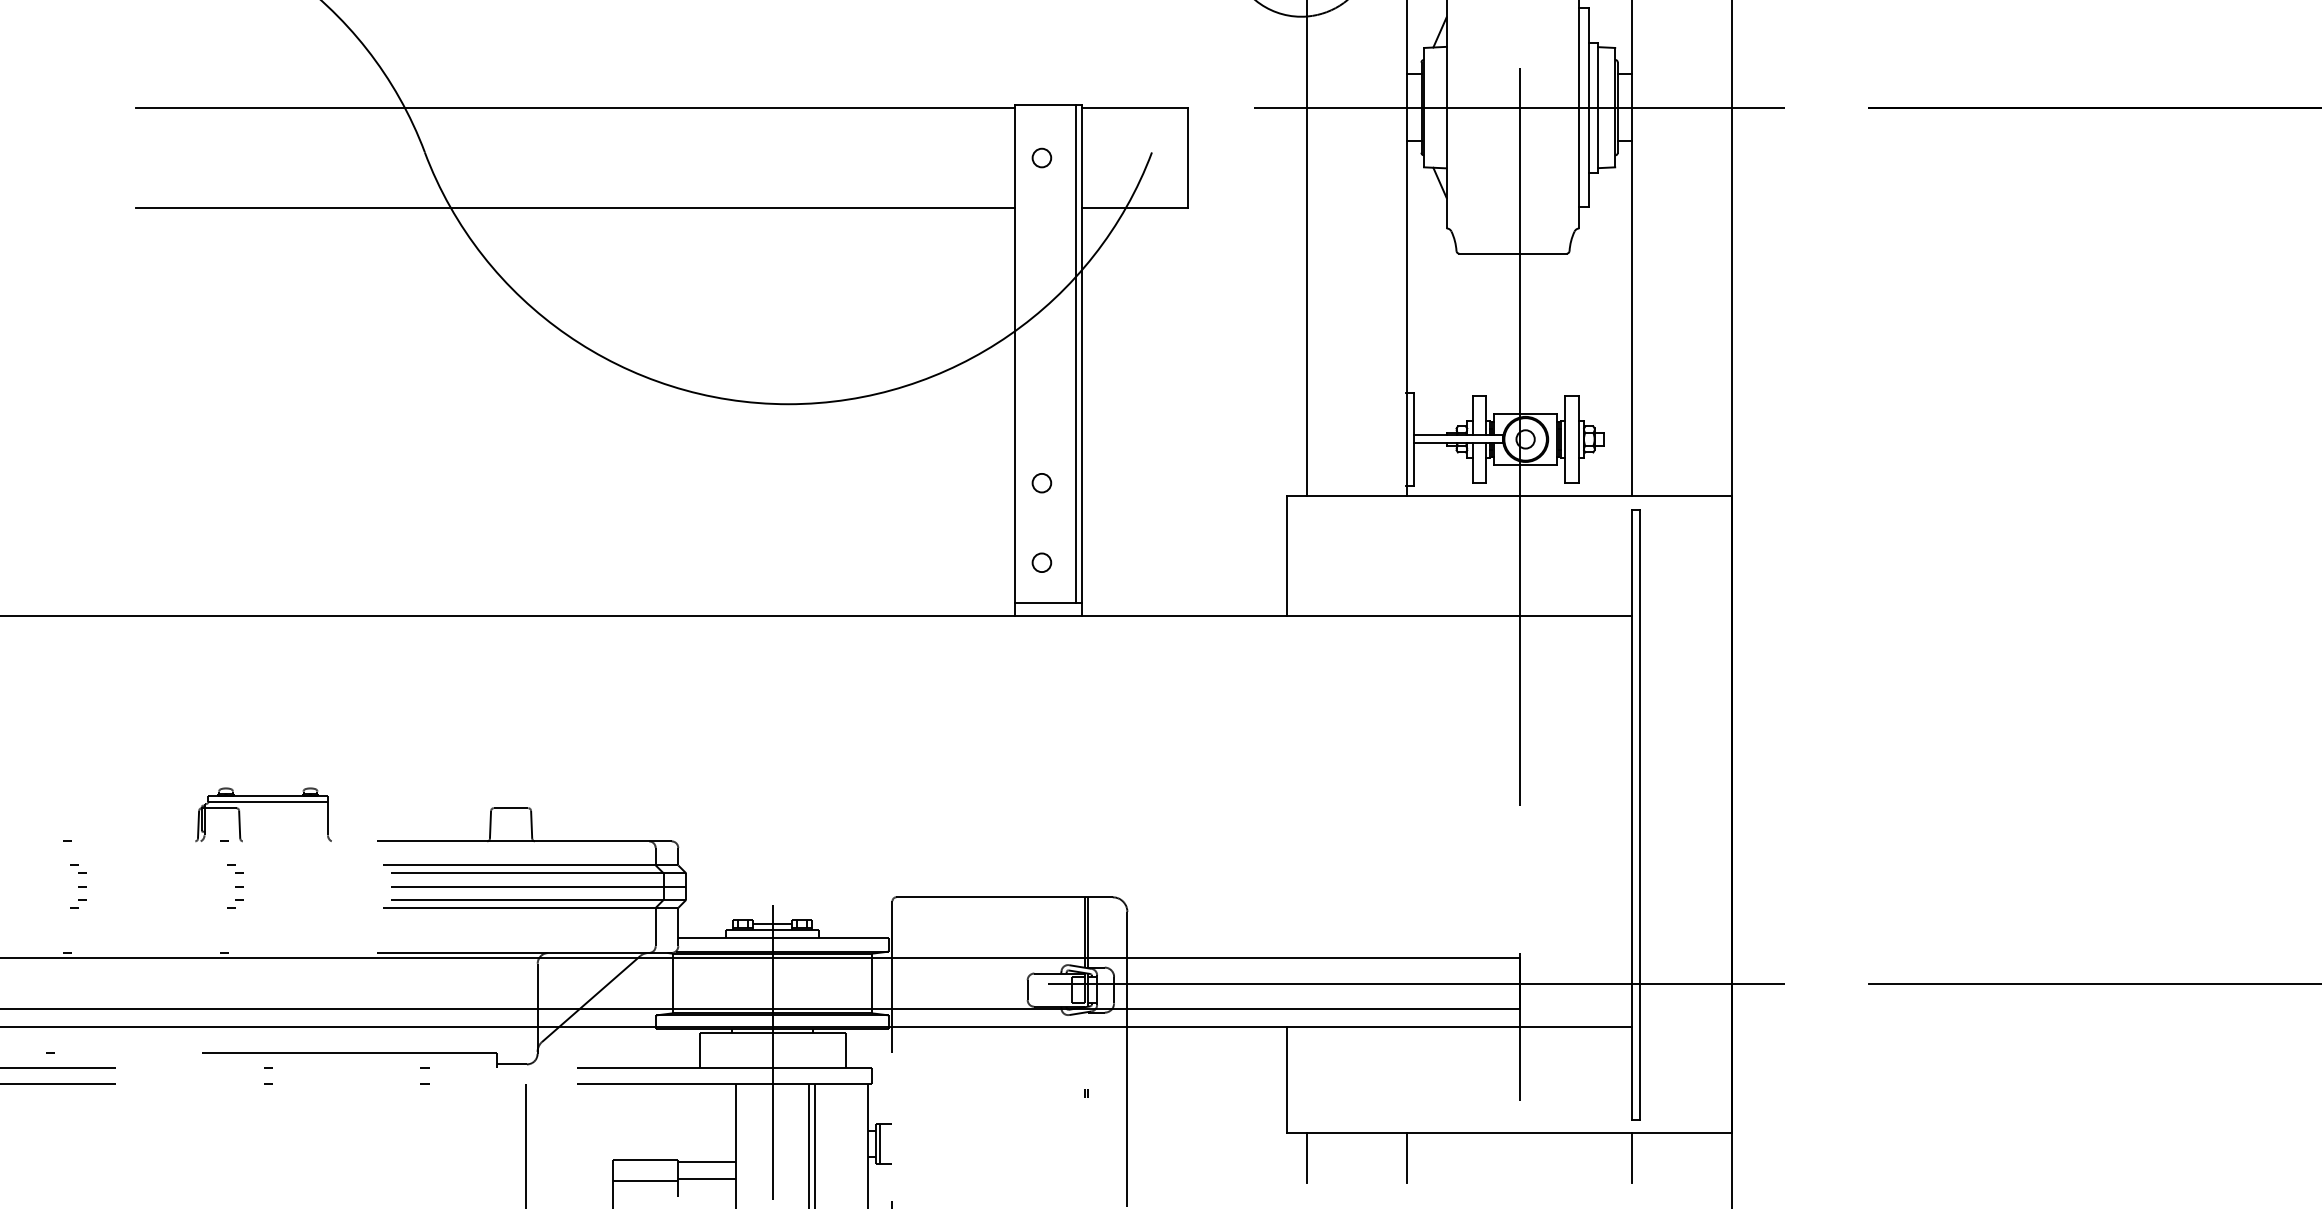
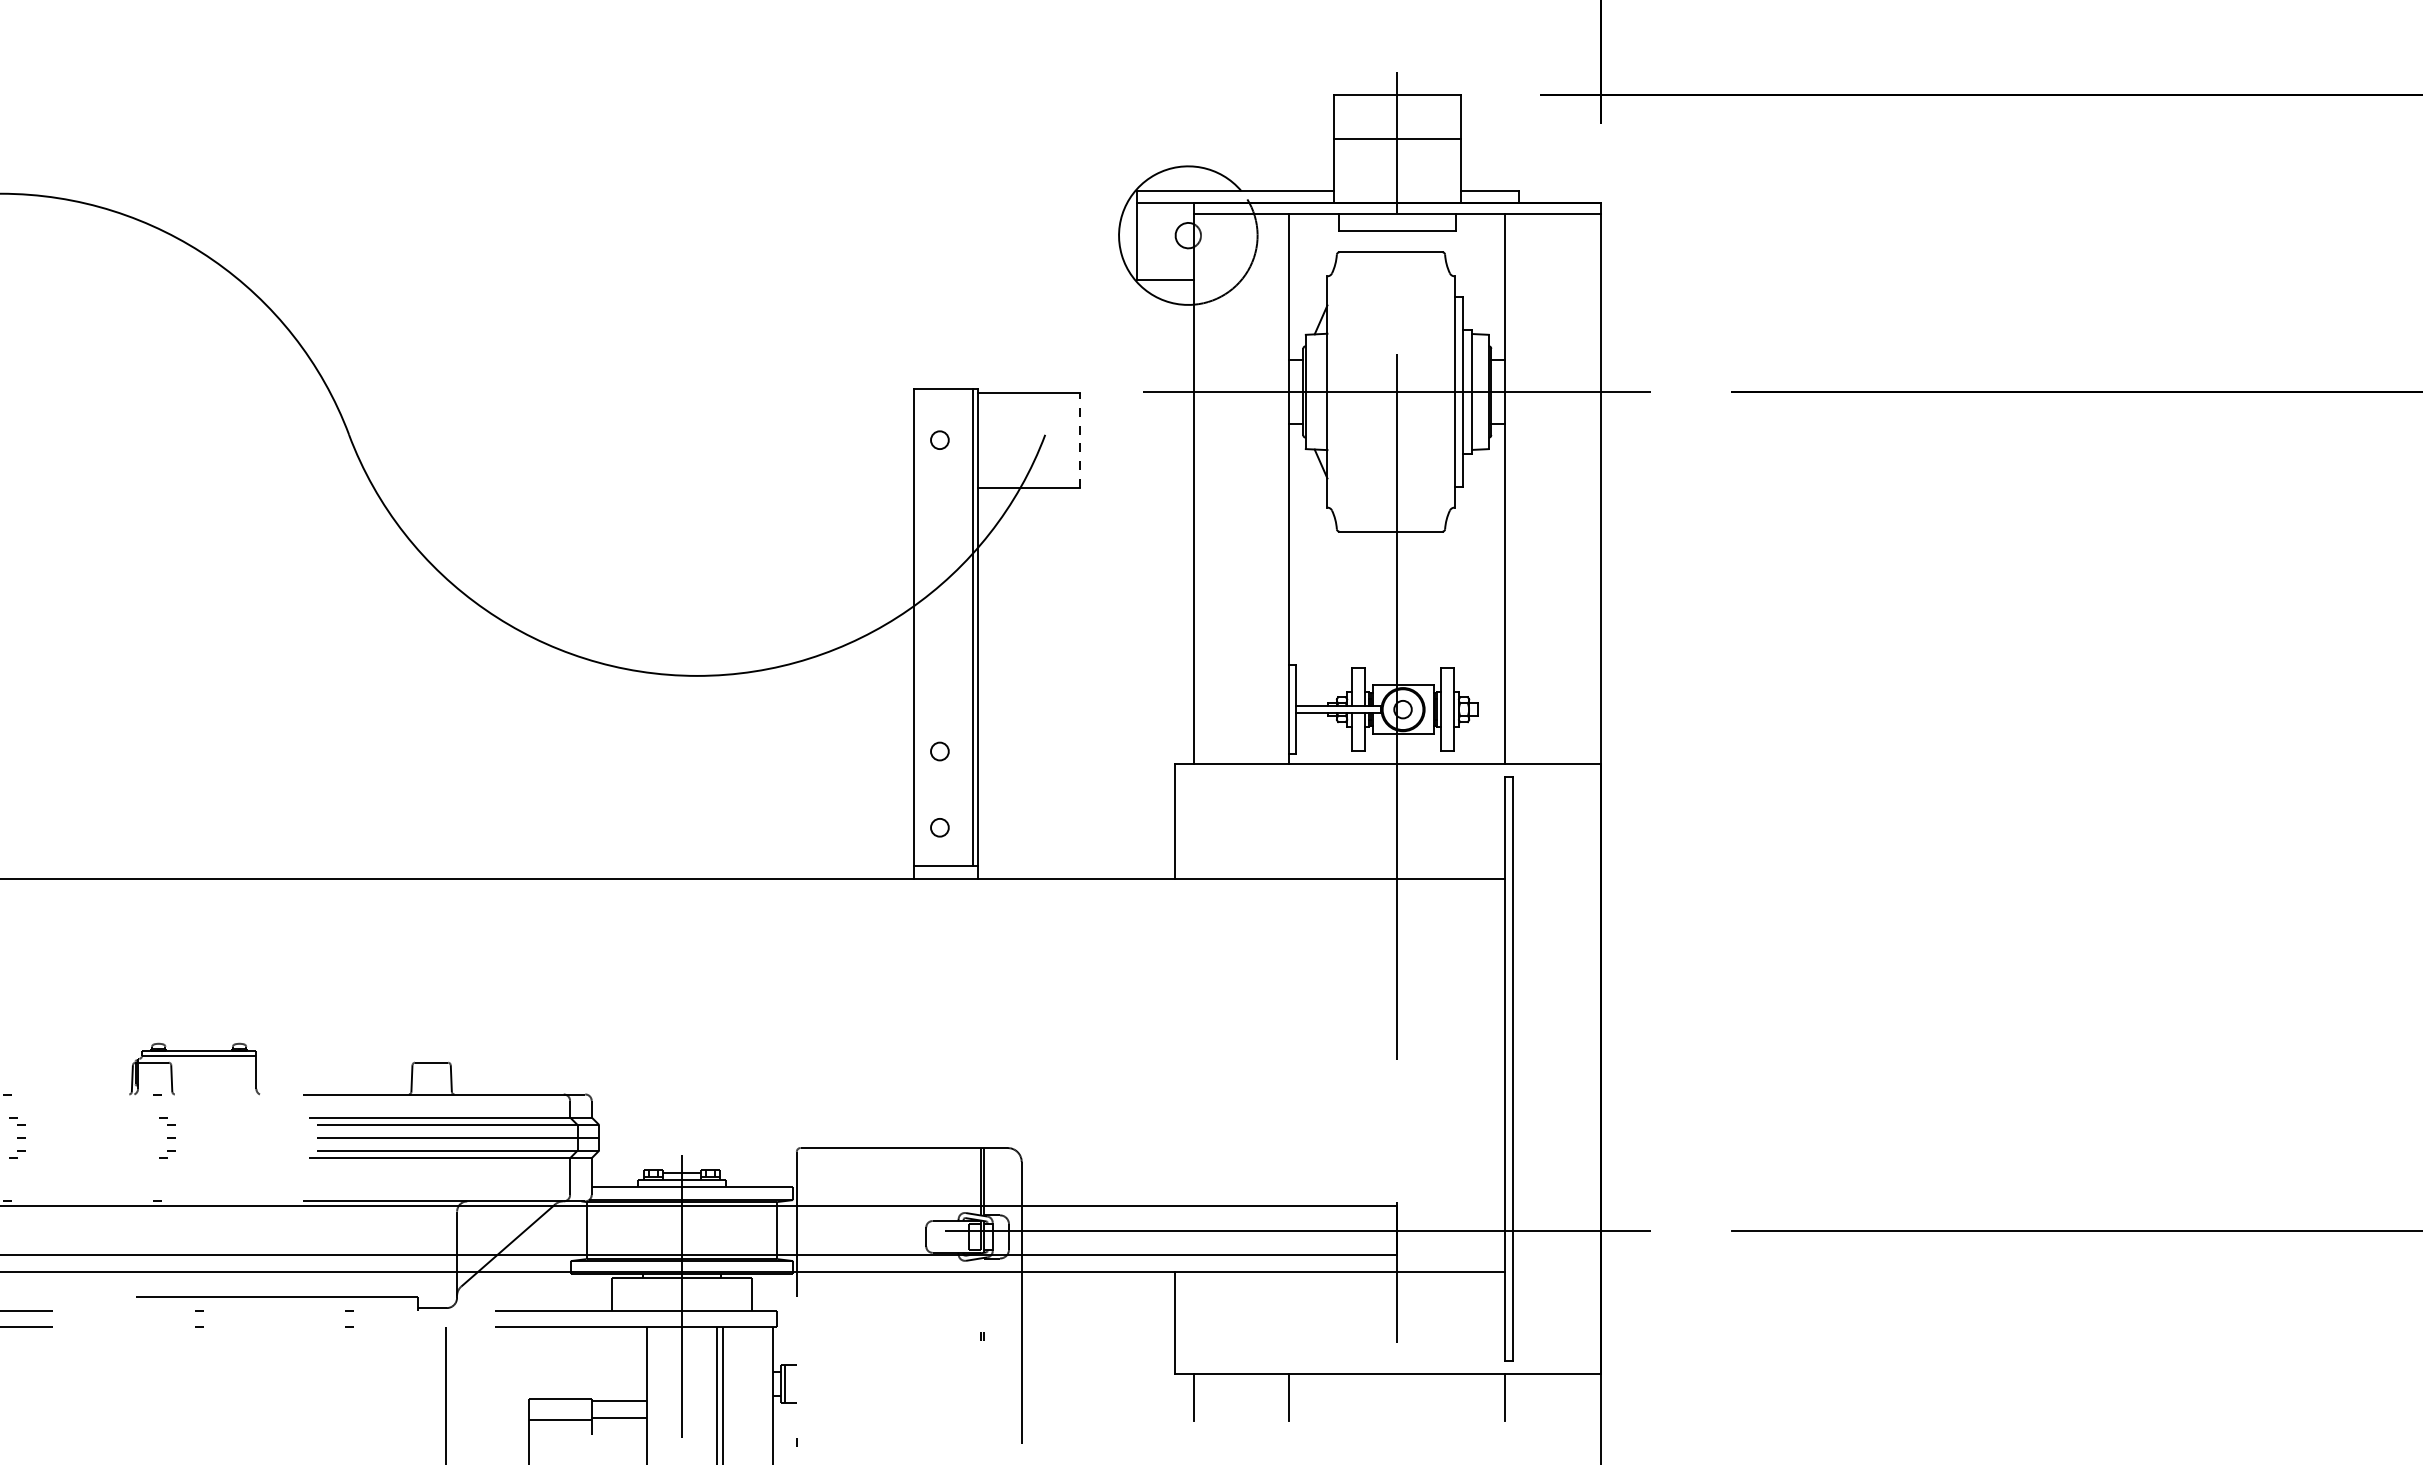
line: (575, 108) -> (493, 392), removed
line: (1187, 158) -> (1079, 440), solid -> dashed
line: (575, 207) -> (493, 487), removed

